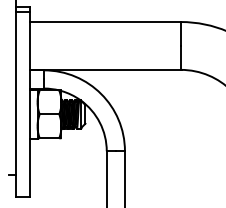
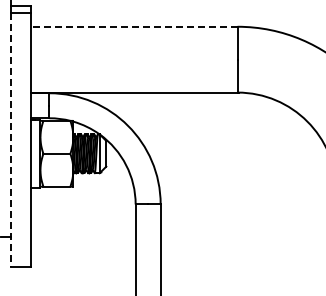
line: (105, 21) -> (133, 26), solid -> dashed
line: (15, 104) -> (10, 140), solid -> dashed

